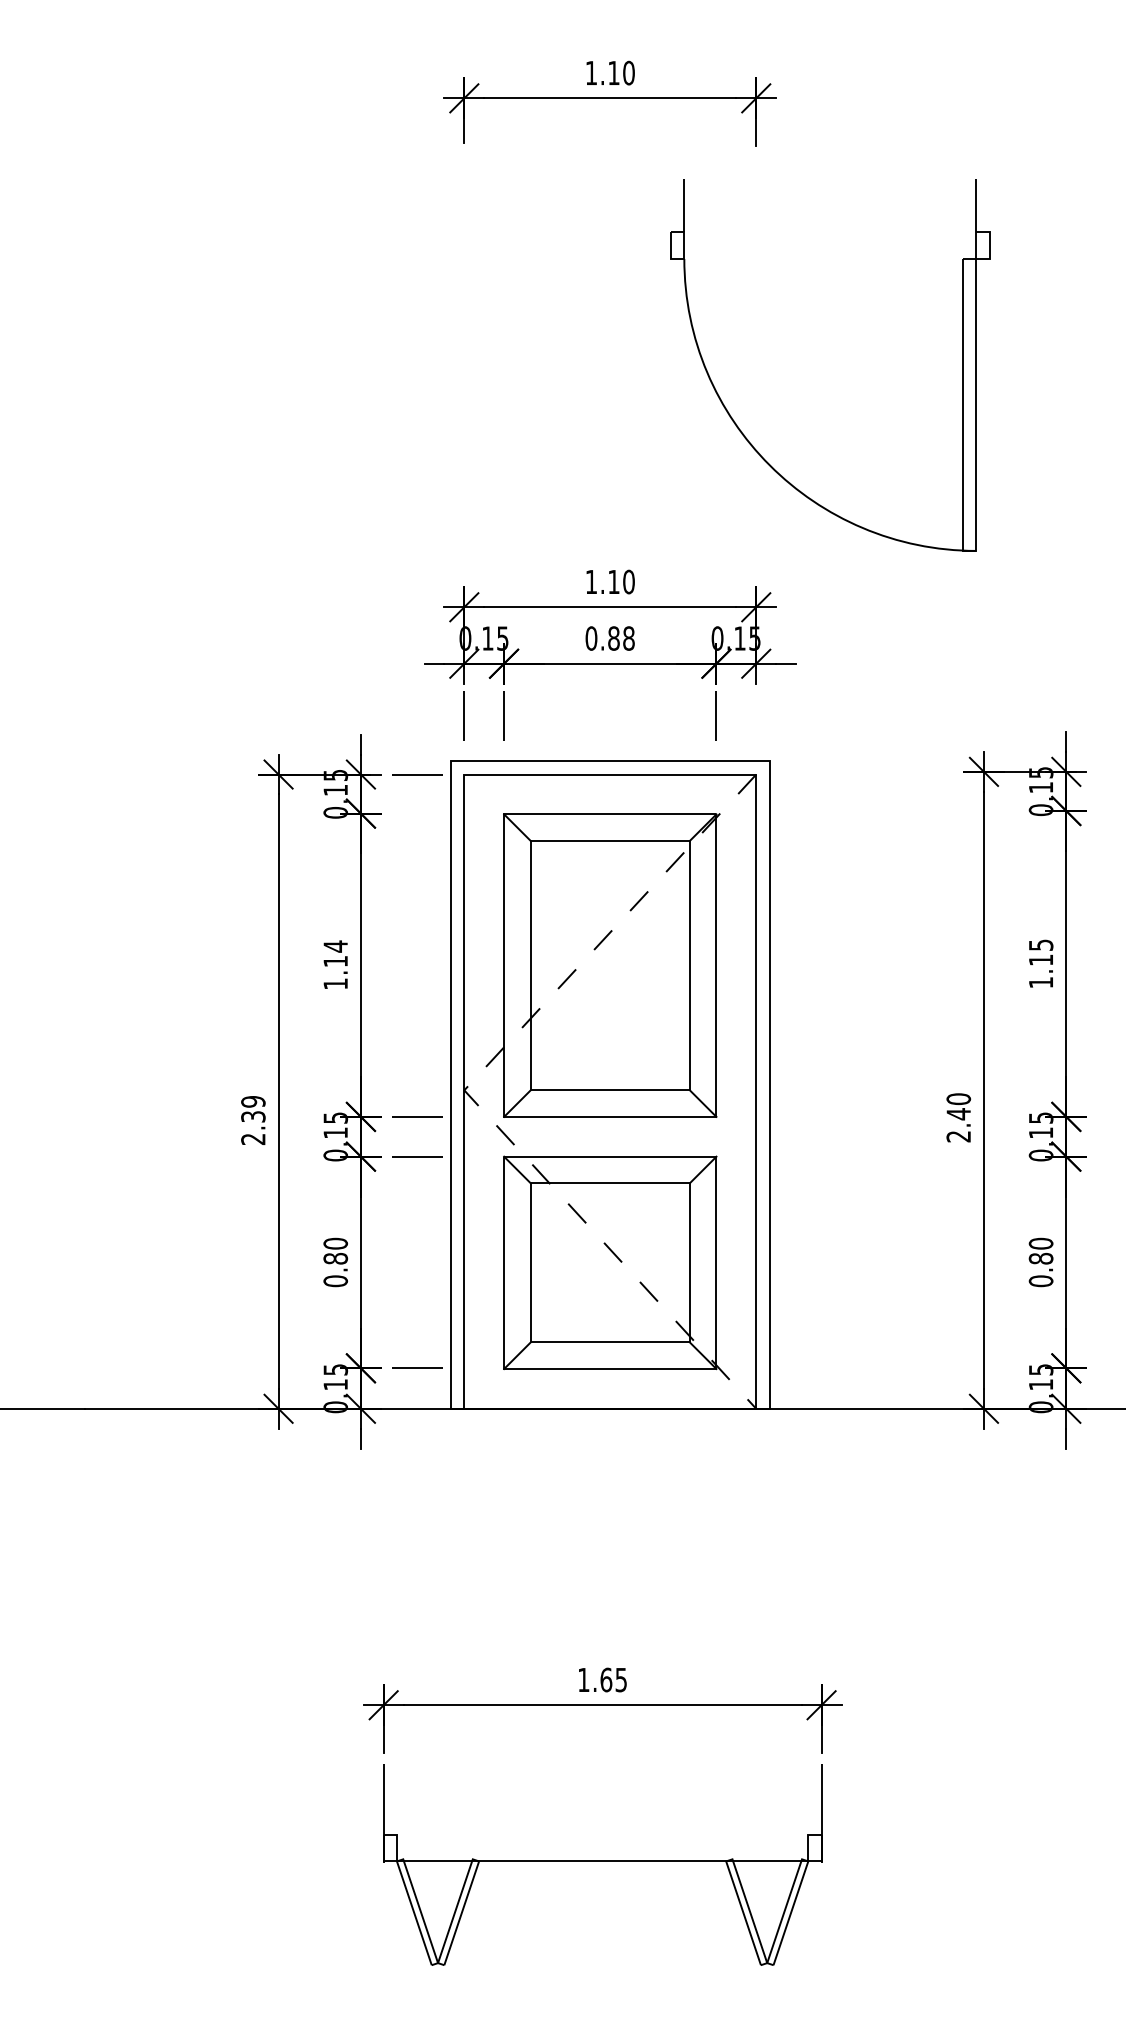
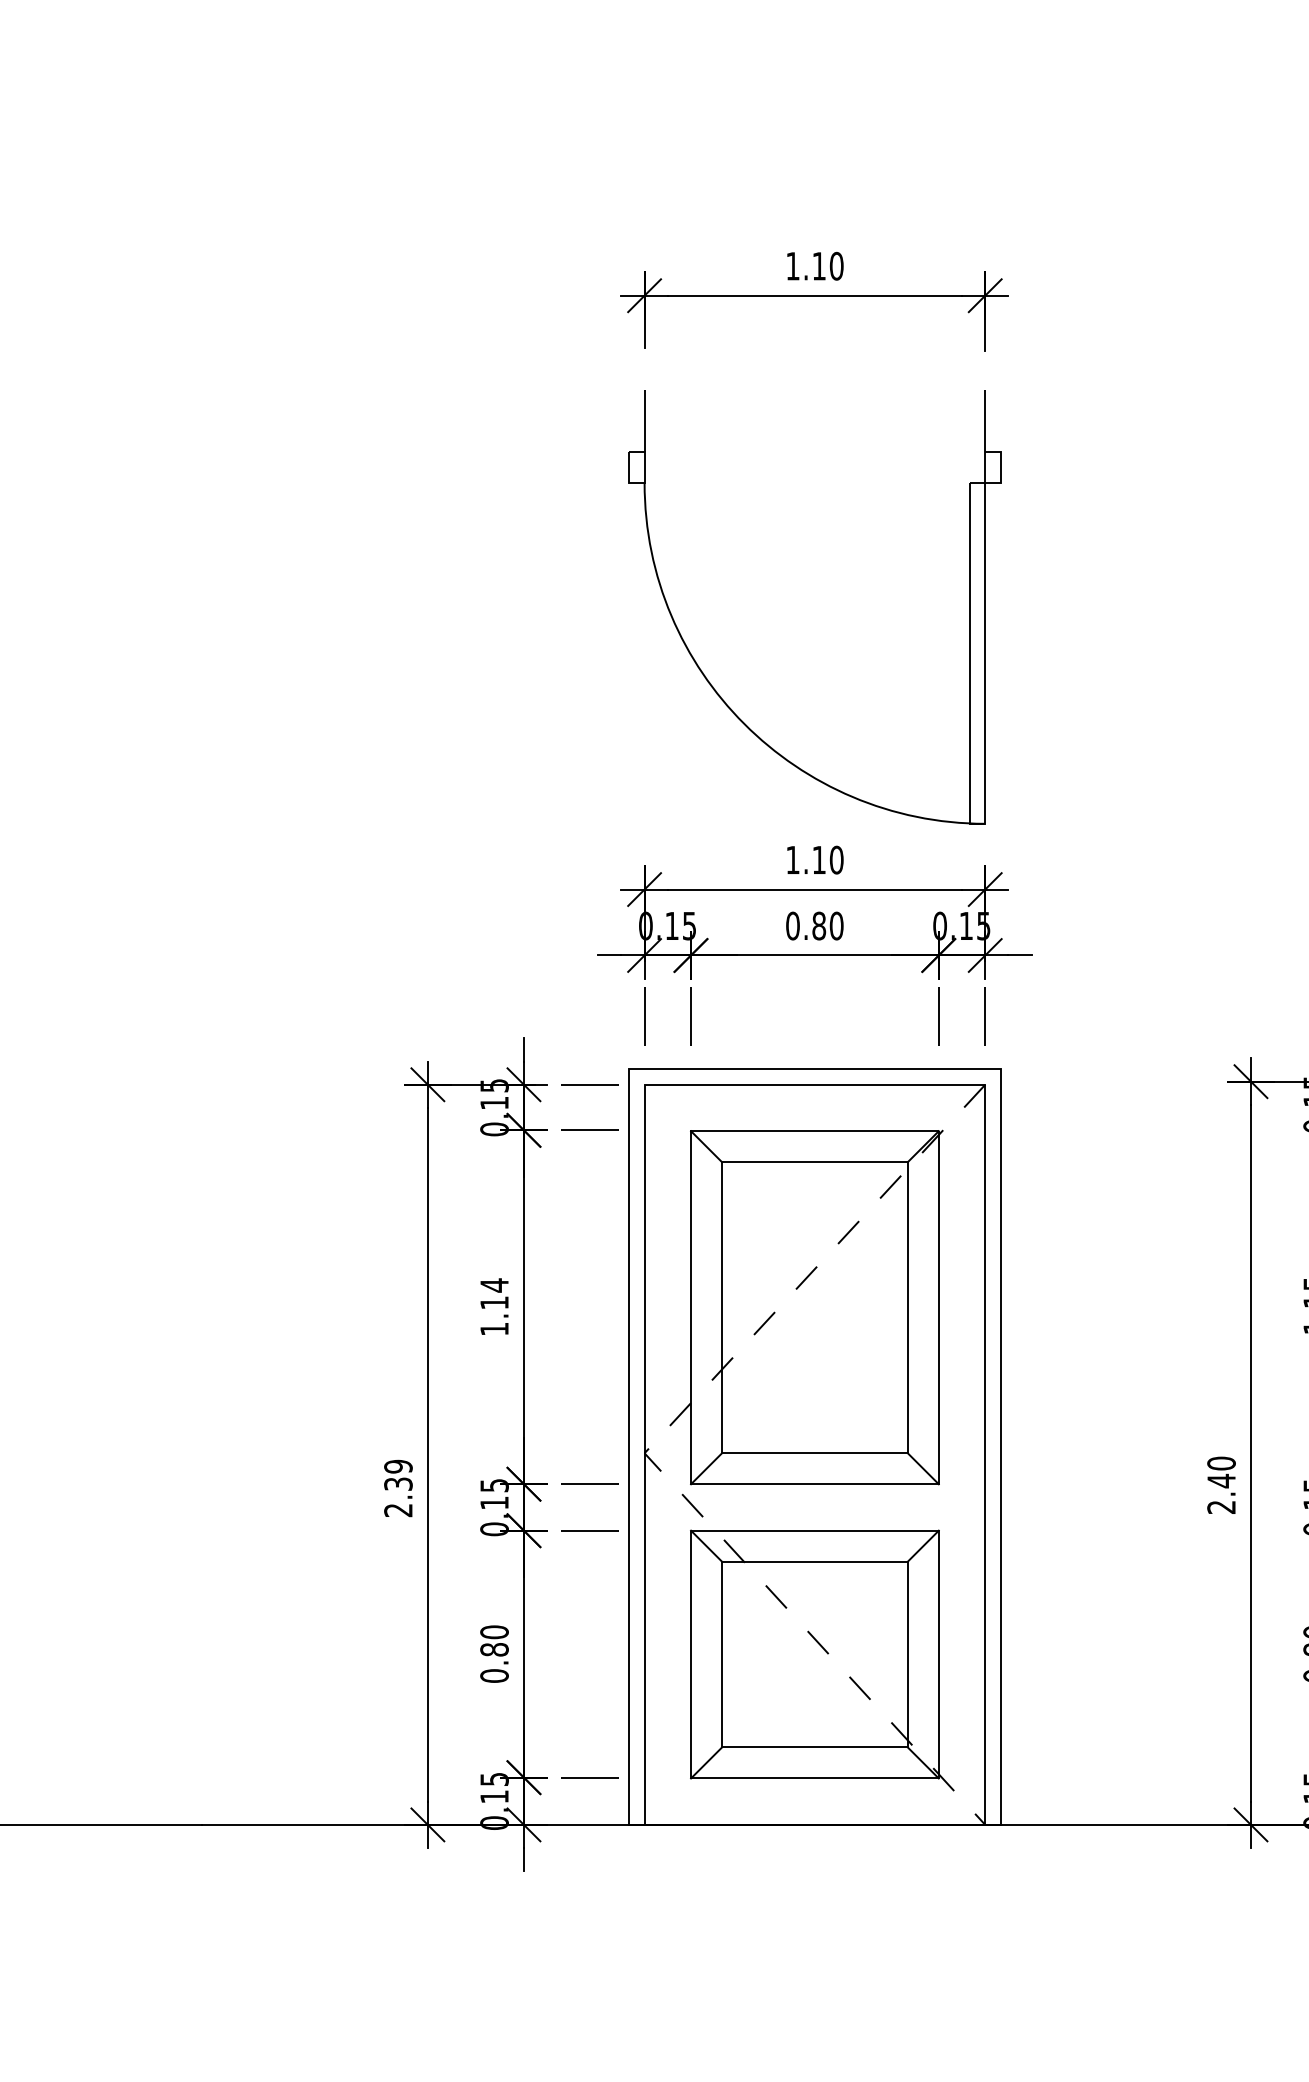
part: (741, 430) -> (711, 683), moved
text: (628, 638) -> (836, 926), 0.88 -> 0.80
line: (756, 716) -> (985, 1017), added
line: (417, 813) -> (589, 1130), added

